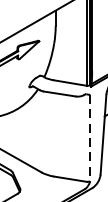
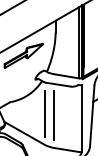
line: (41, 131) -> (44, 113), added
line: (54, 134) -> (54, 115), added
line: (90, 138) -> (82, 118), dashed -> solid

